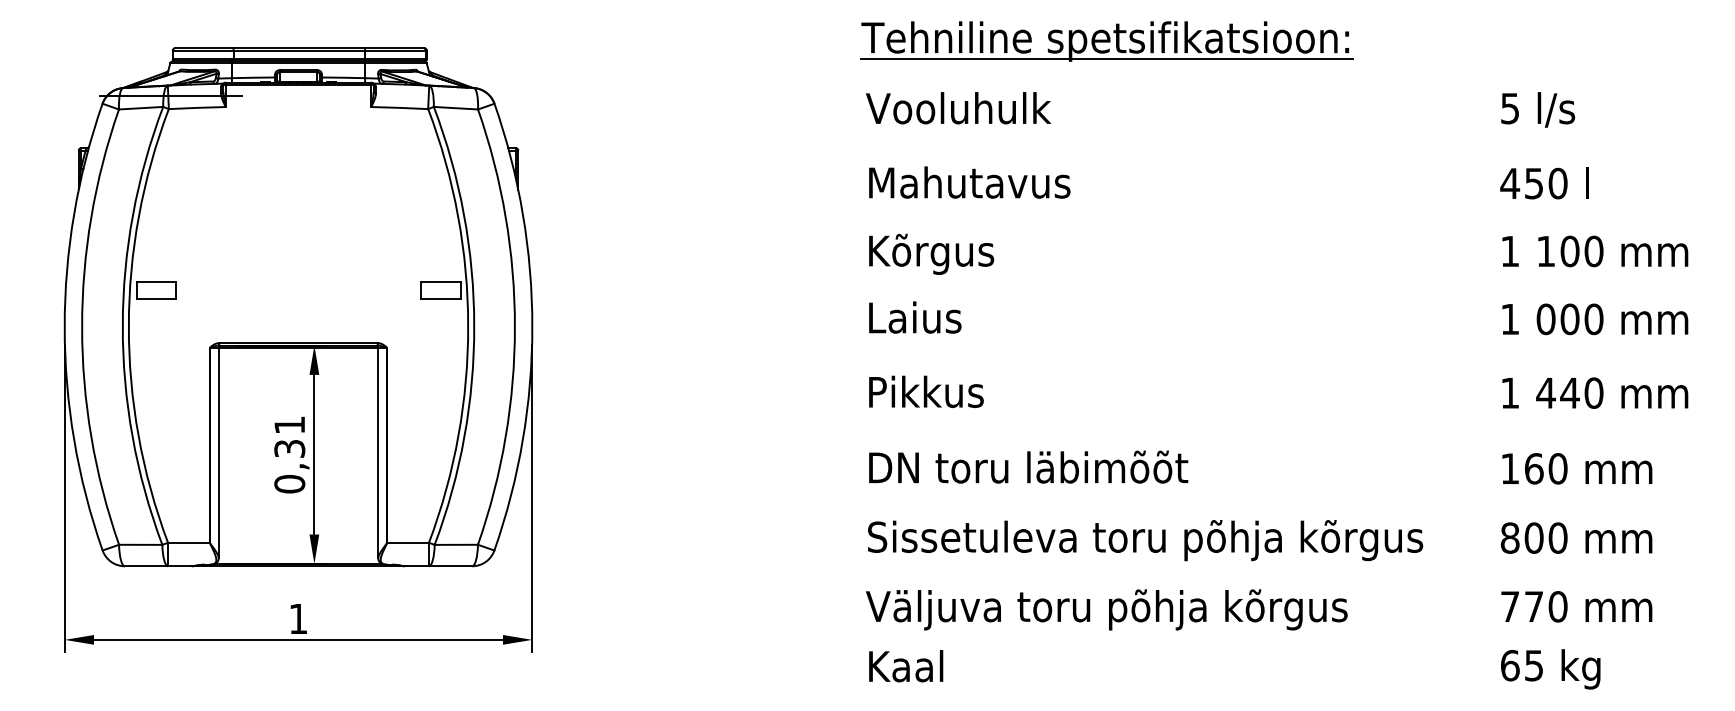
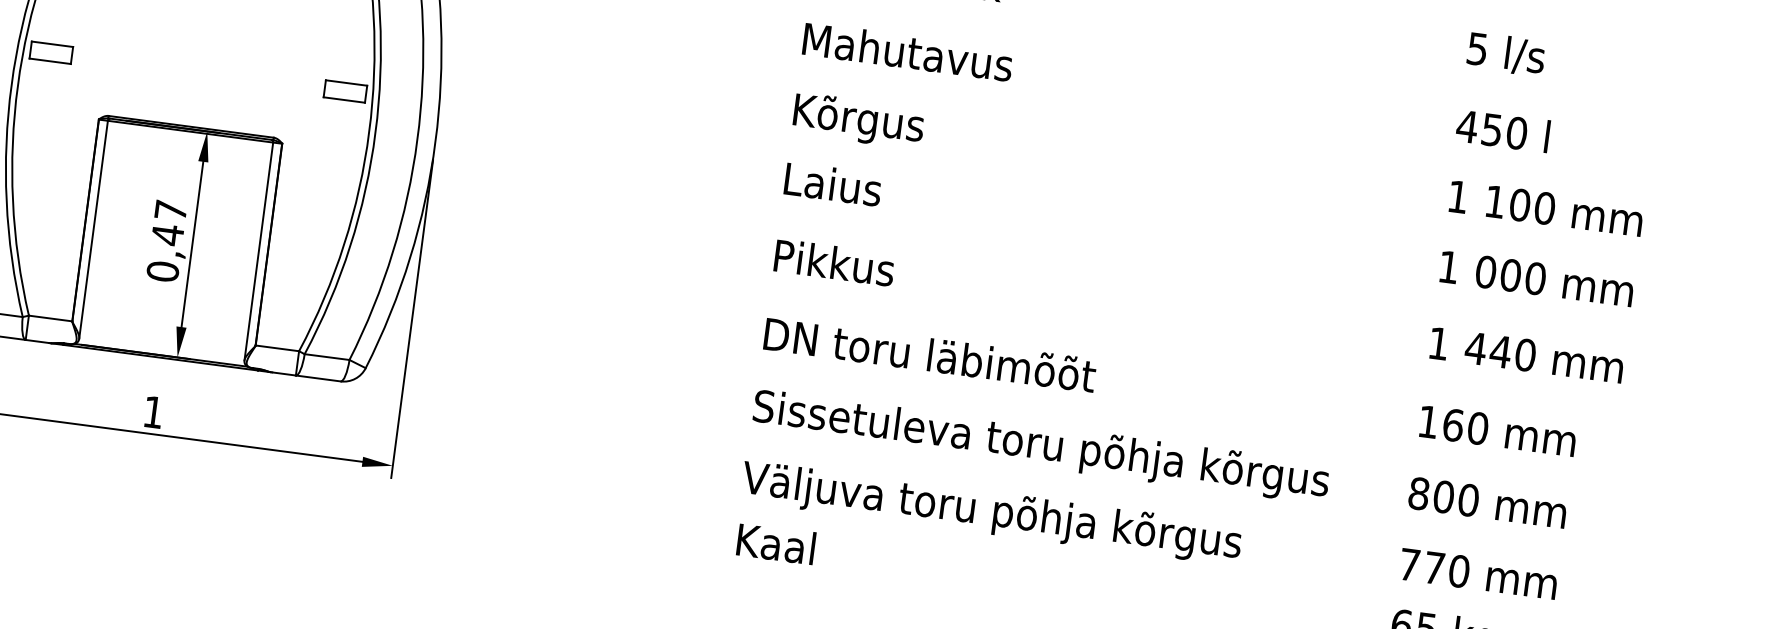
text: (289, 437) -> (169, 223), 0,31 -> 0,47

